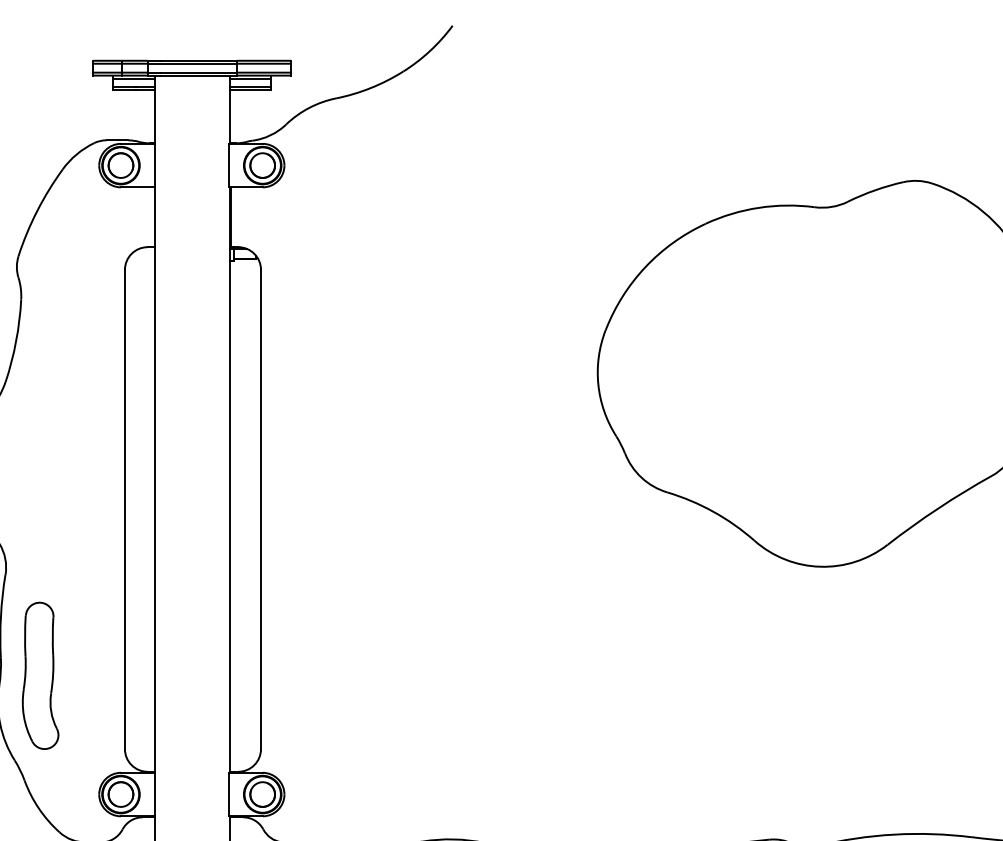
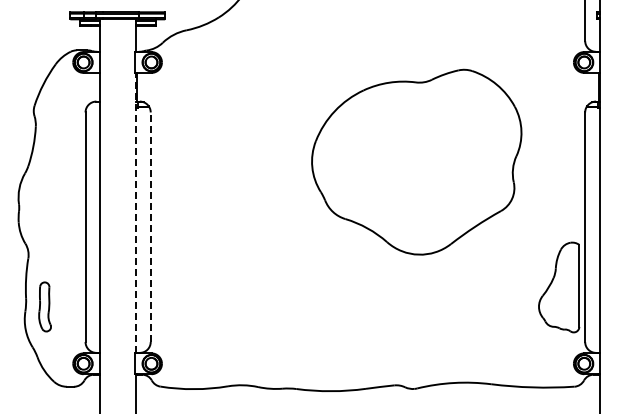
line: (229, 478) -> (135, 212), solid -> dashed
line: (260, 510) -> (150, 227), solid -> dashed
part: (39, 674) -> (44, 306), size x0.7

